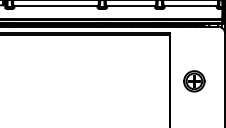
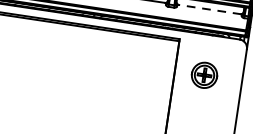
line: (190, 6) -> (209, 9), solid -> dashed
part: (194, 81) -> (204, 75), moved

